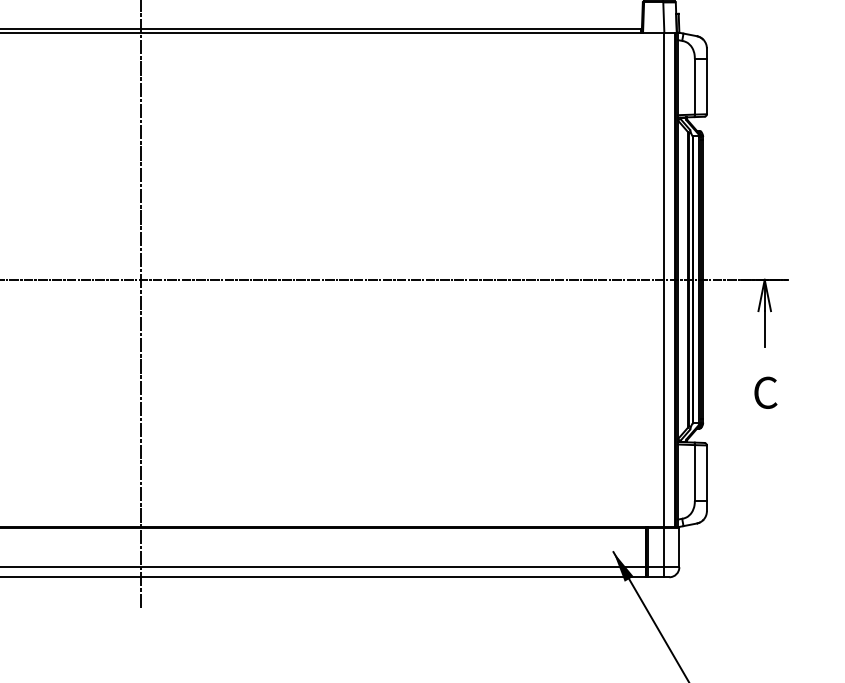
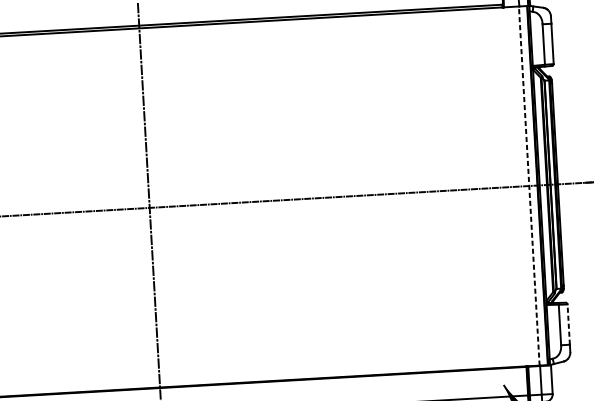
line: (663, 279) -> (529, 185), solid -> dashed
line: (706, 473) -> (568, 324), solid -> dashed

